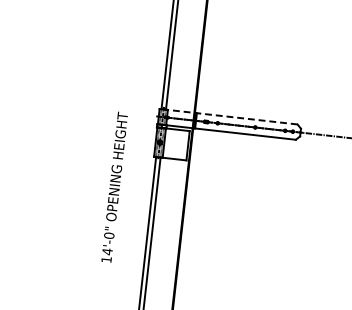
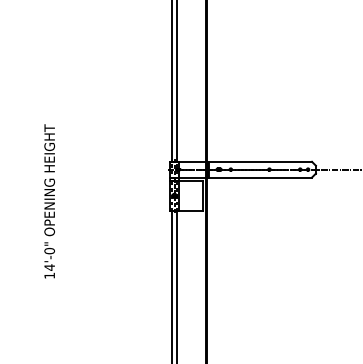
line: (228, 116) -> (241, 161), dashed -> solid
text: (114, 187) -> (49, 201), moved

